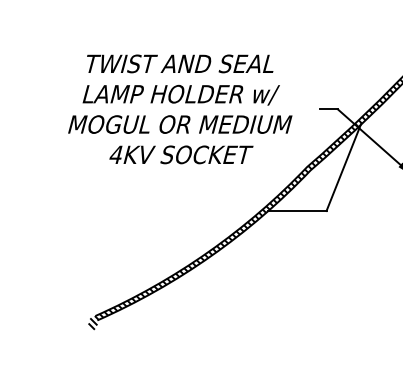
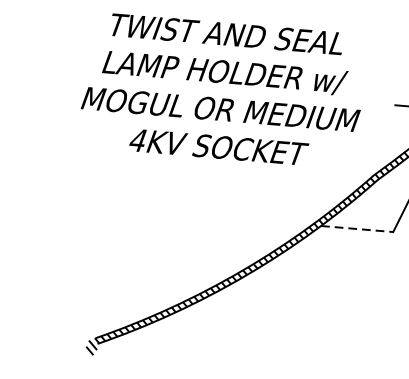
line: (297, 211) -> (357, 229), solid -> dashed

